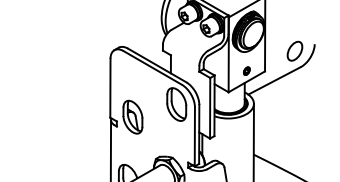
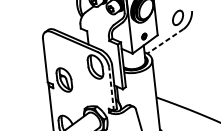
line: (274, 81) -> (165, 41), solid -> dashed
line: (194, 136) -> (111, 89), solid -> dashed

